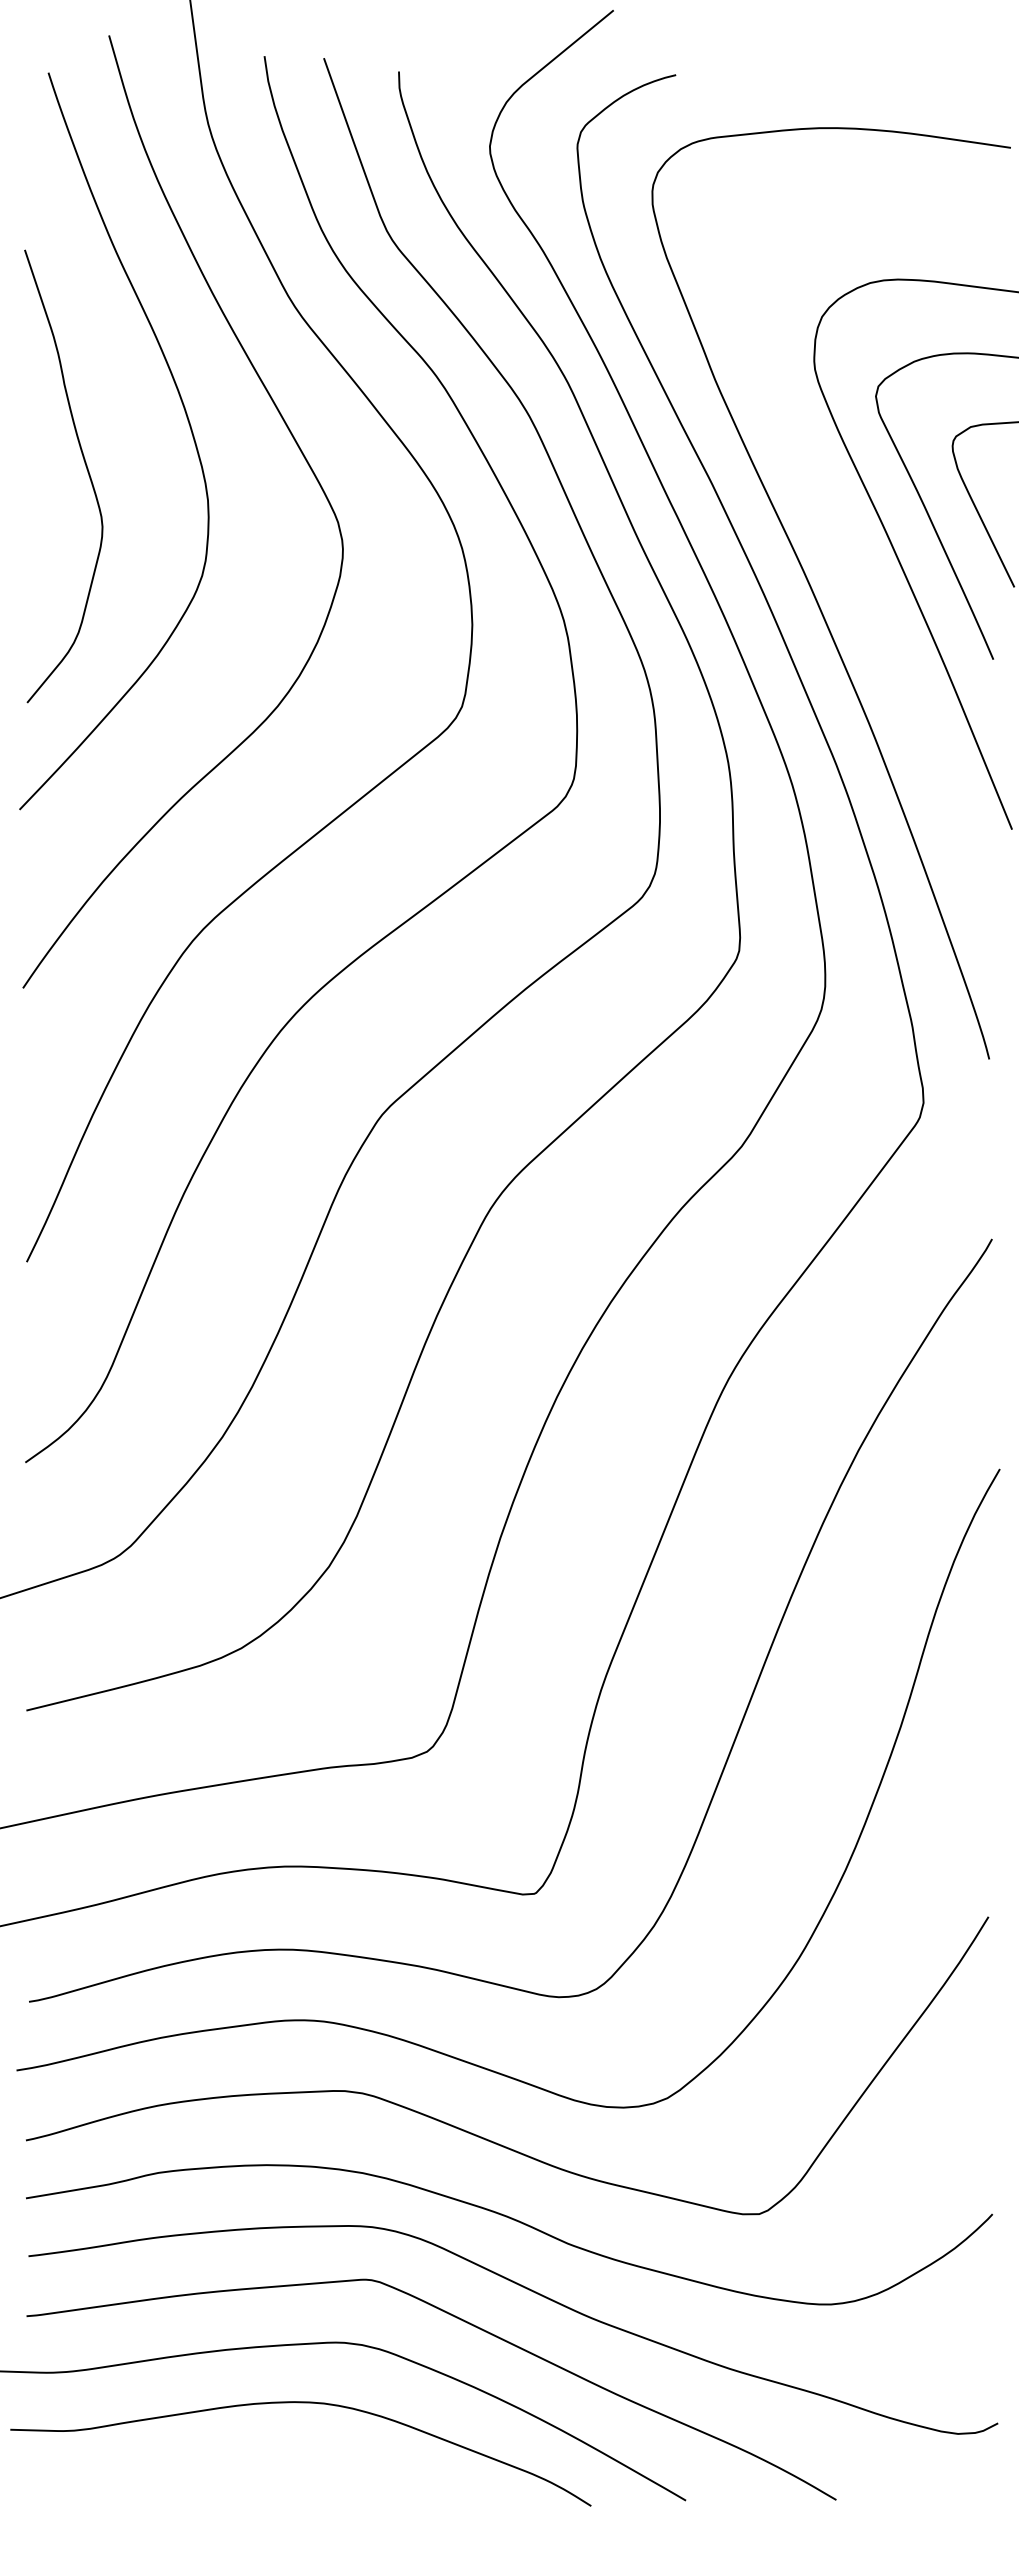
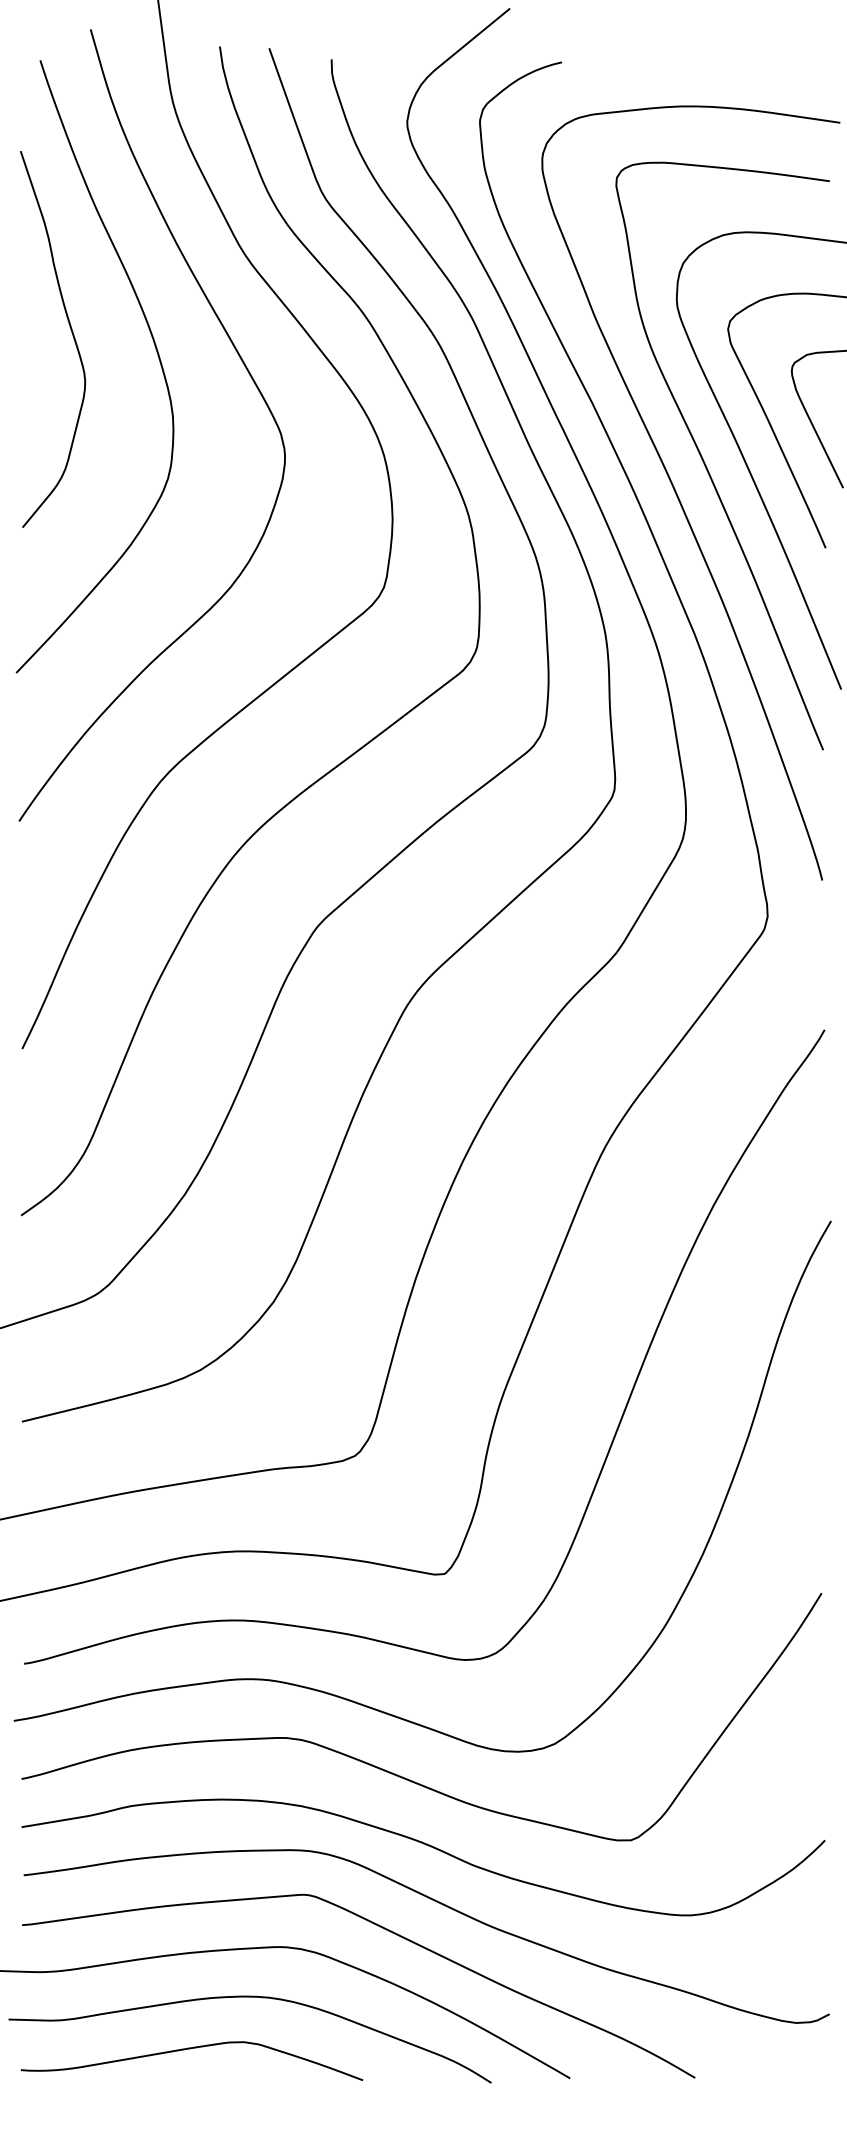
curve: (86, 469) -> (71, 333), moved
curve: (847, 554) -> (704, 460), added
curve: (230, 2465) -> (191, 2049), added

